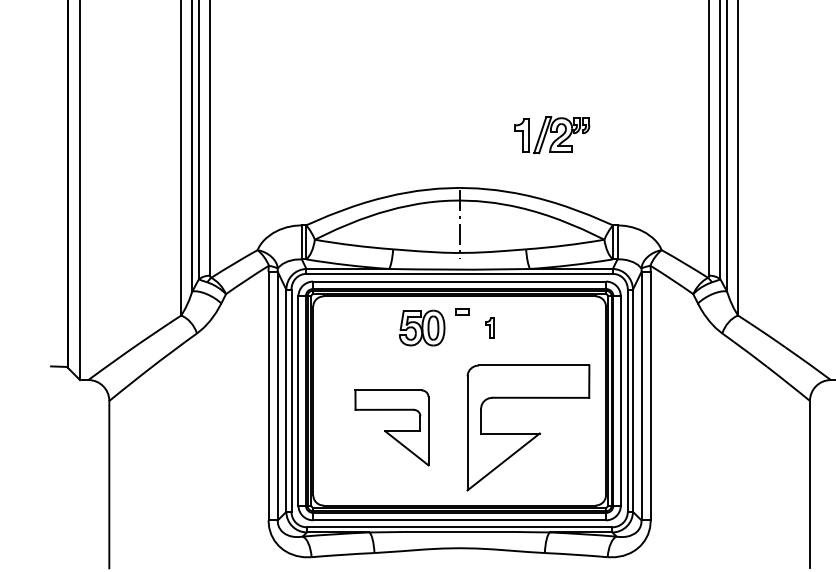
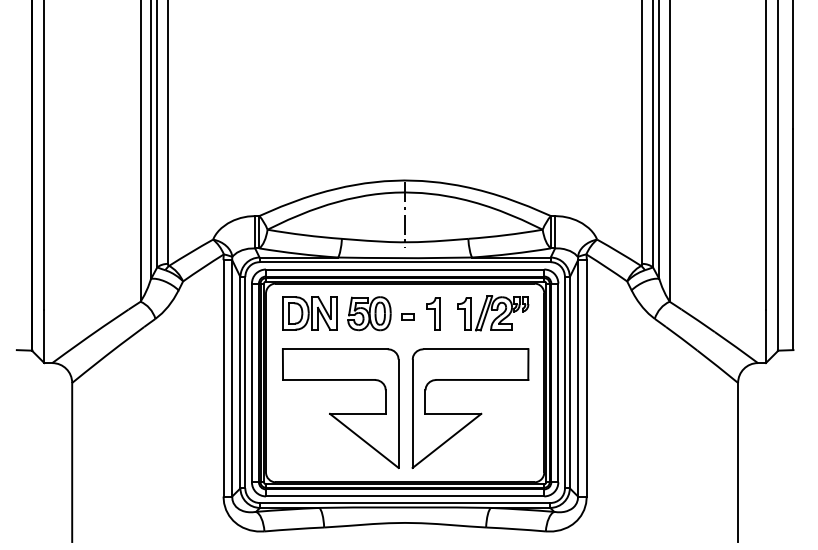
part: (552, 135) -> (493, 313), moved
part: (462, 311) -> (407, 316), moved
part: (359, 327) -> (309, 313), added
part: (489, 327) -> (433, 313), size x1.67
part: (391, 427) -> (340, 408), size x1.67

